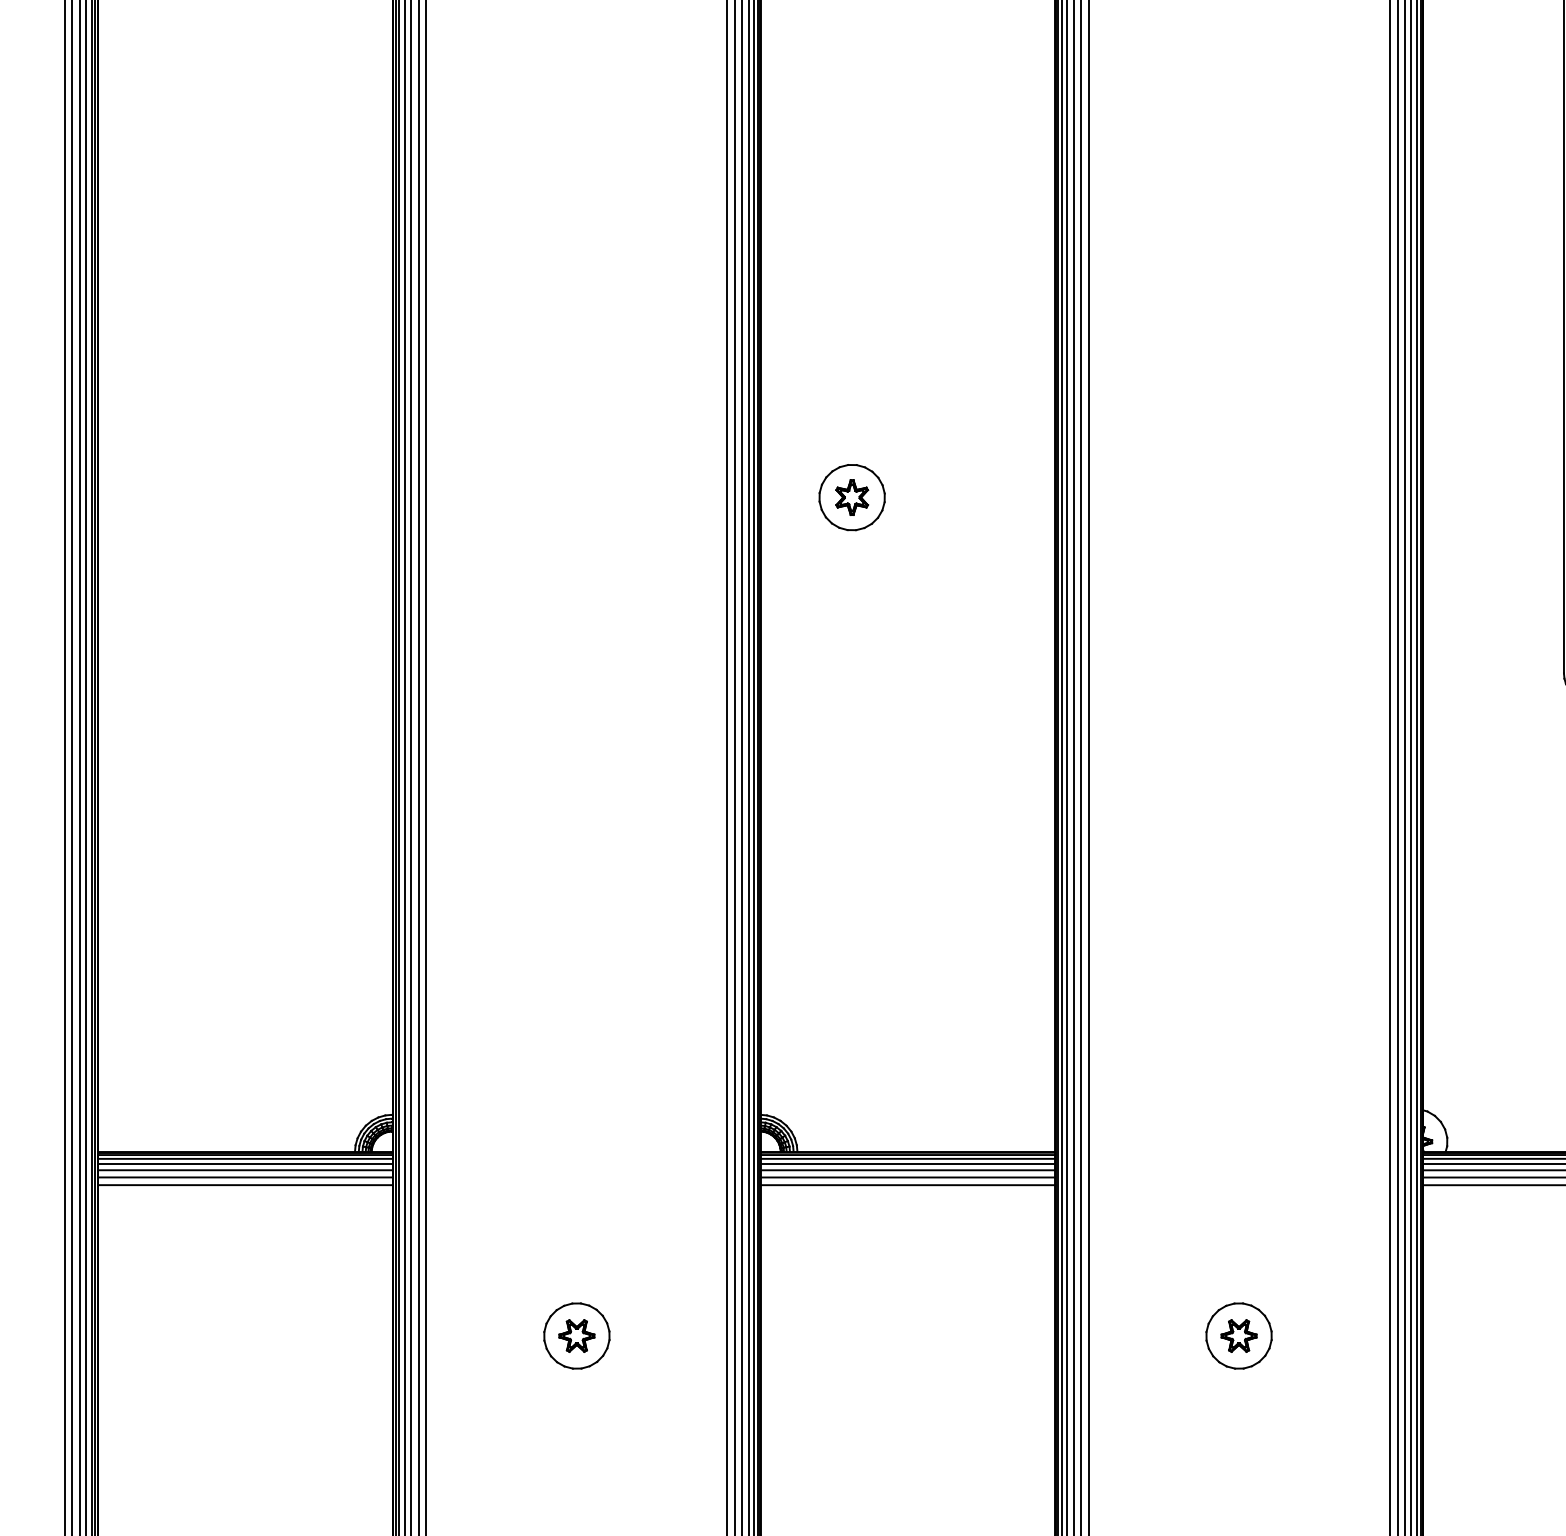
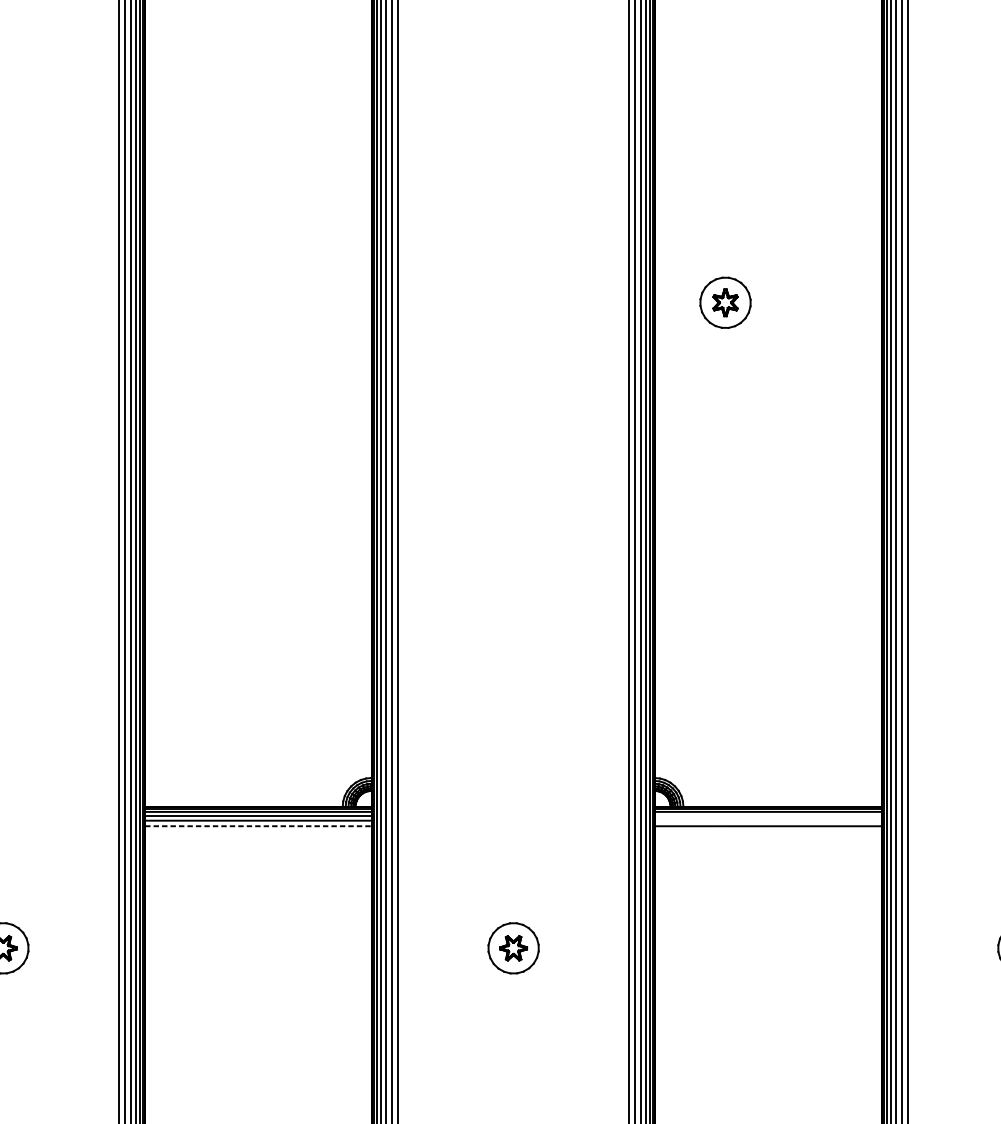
line: (907, 1164) -> (768, 816), removed
line: (907, 1170) -> (768, 820), removed
line: (245, 1177) -> (258, 826), solid -> dashed
line: (245, 1185) -> (258, 832), removed
line: (907, 1185) -> (768, 832), removed

